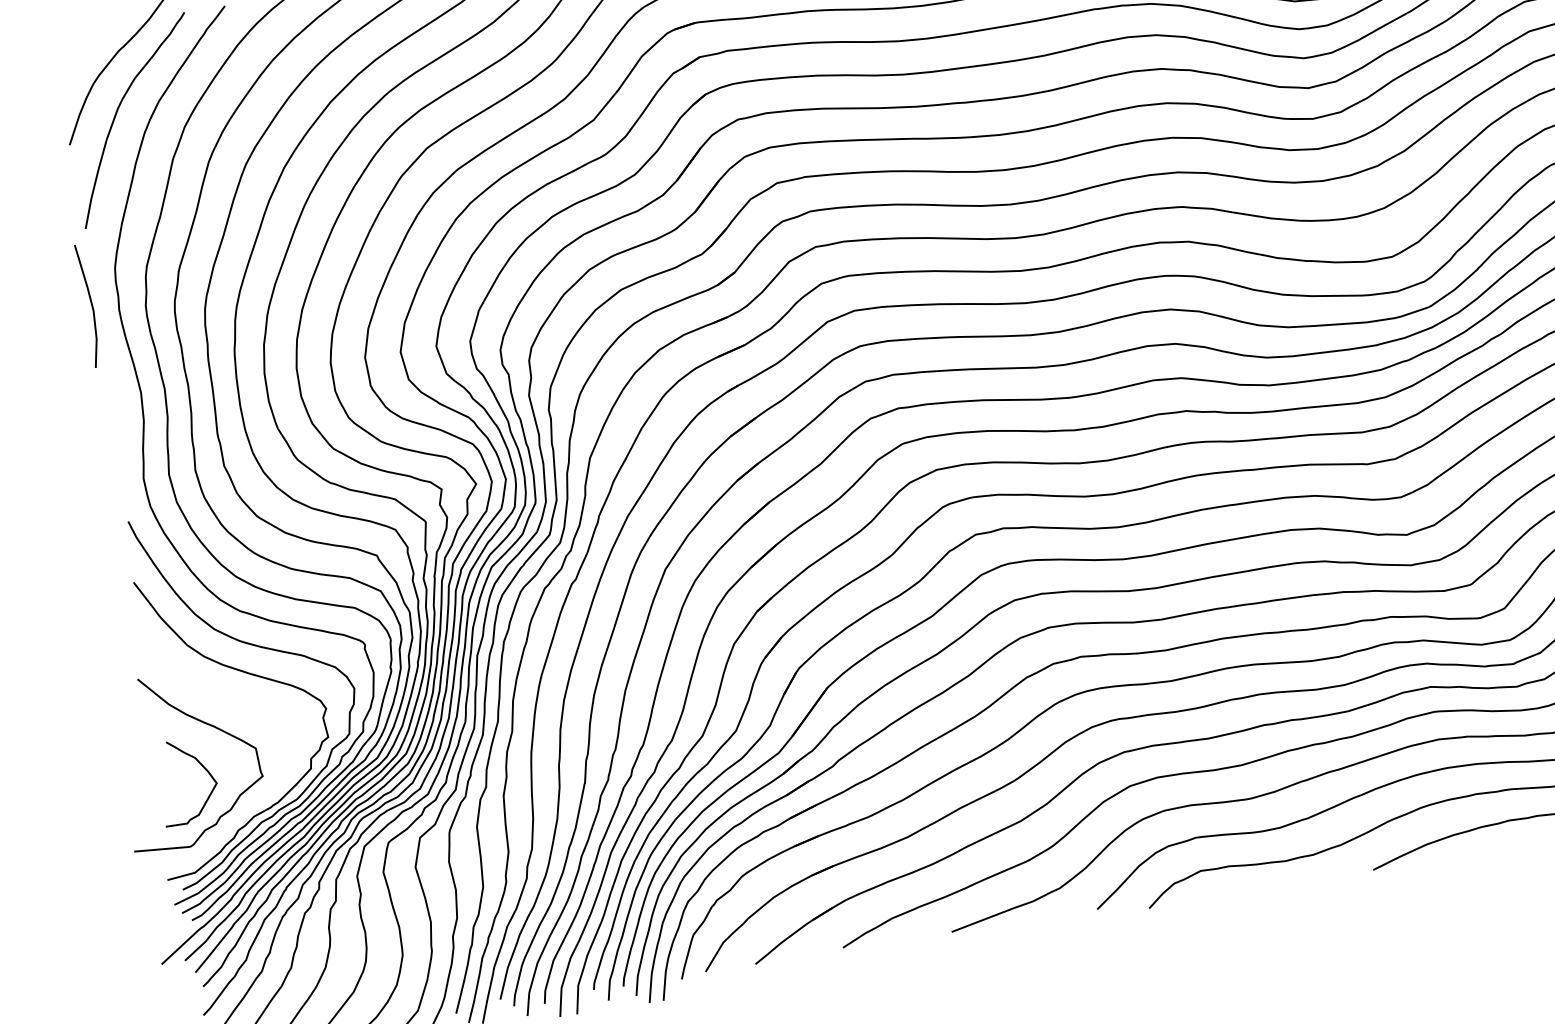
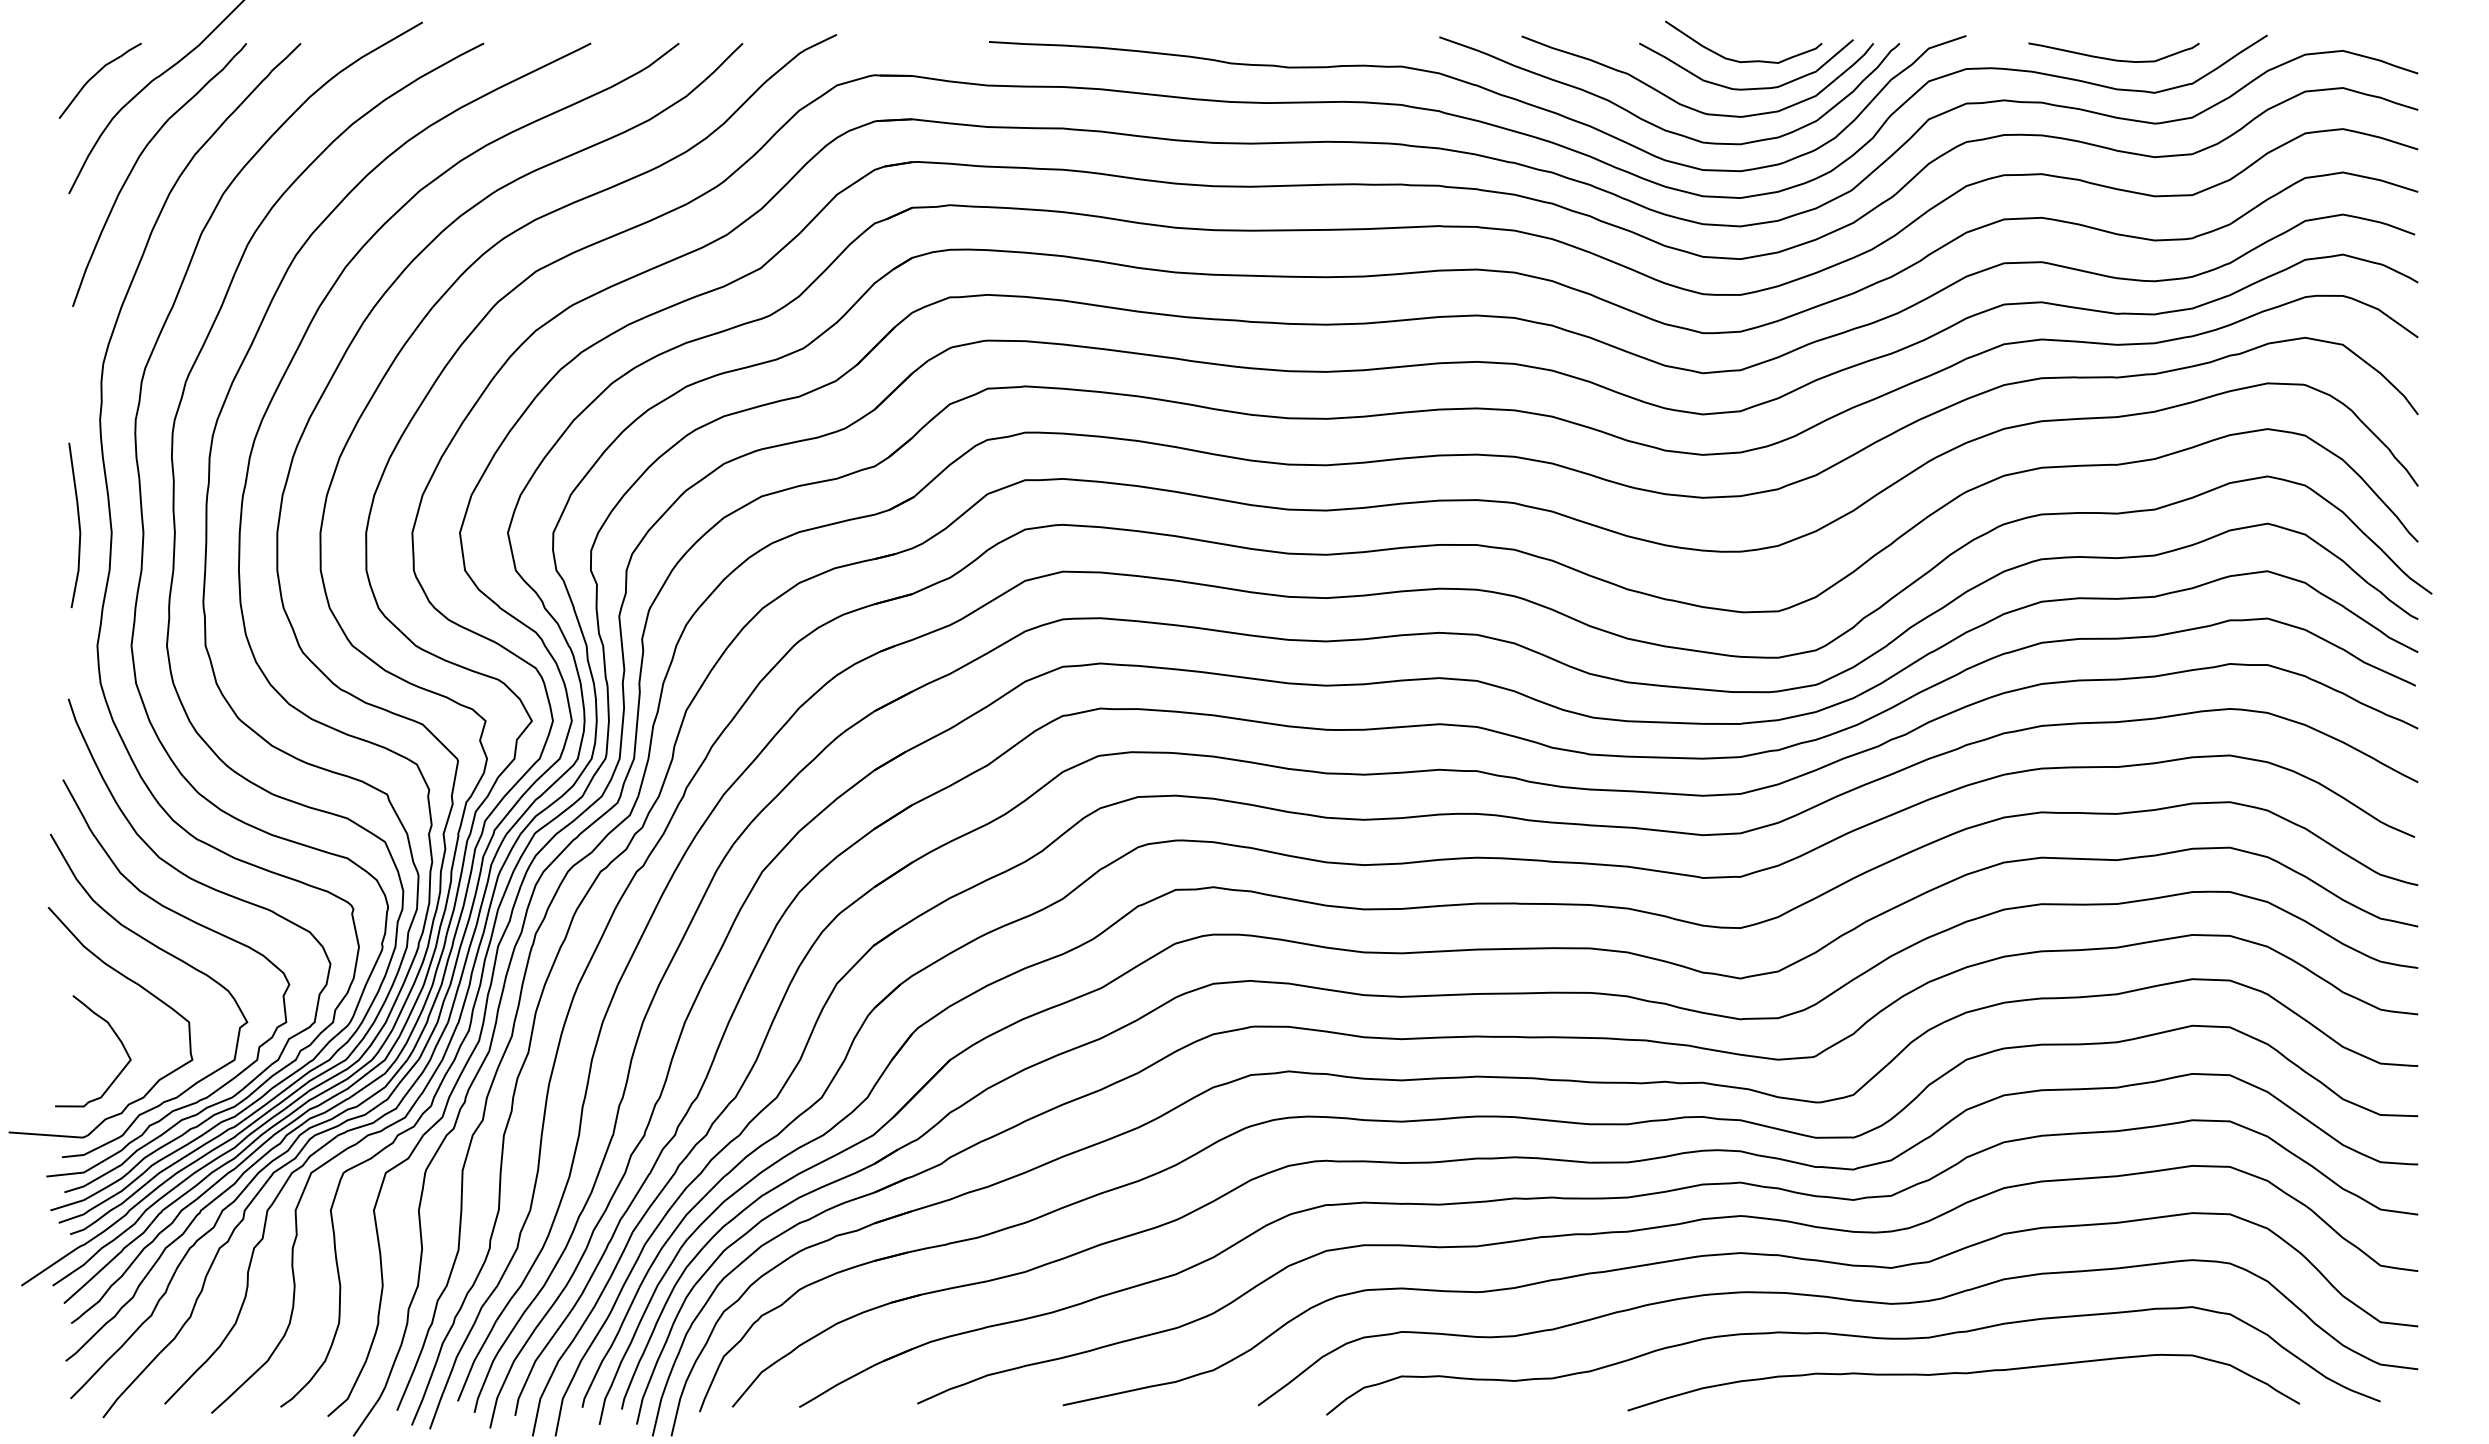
curve: (76, 52) -> (97, 74), added
line: (91, 305) -> (78, 525), moved
curve: (235, 701) -> (171, 956), added

